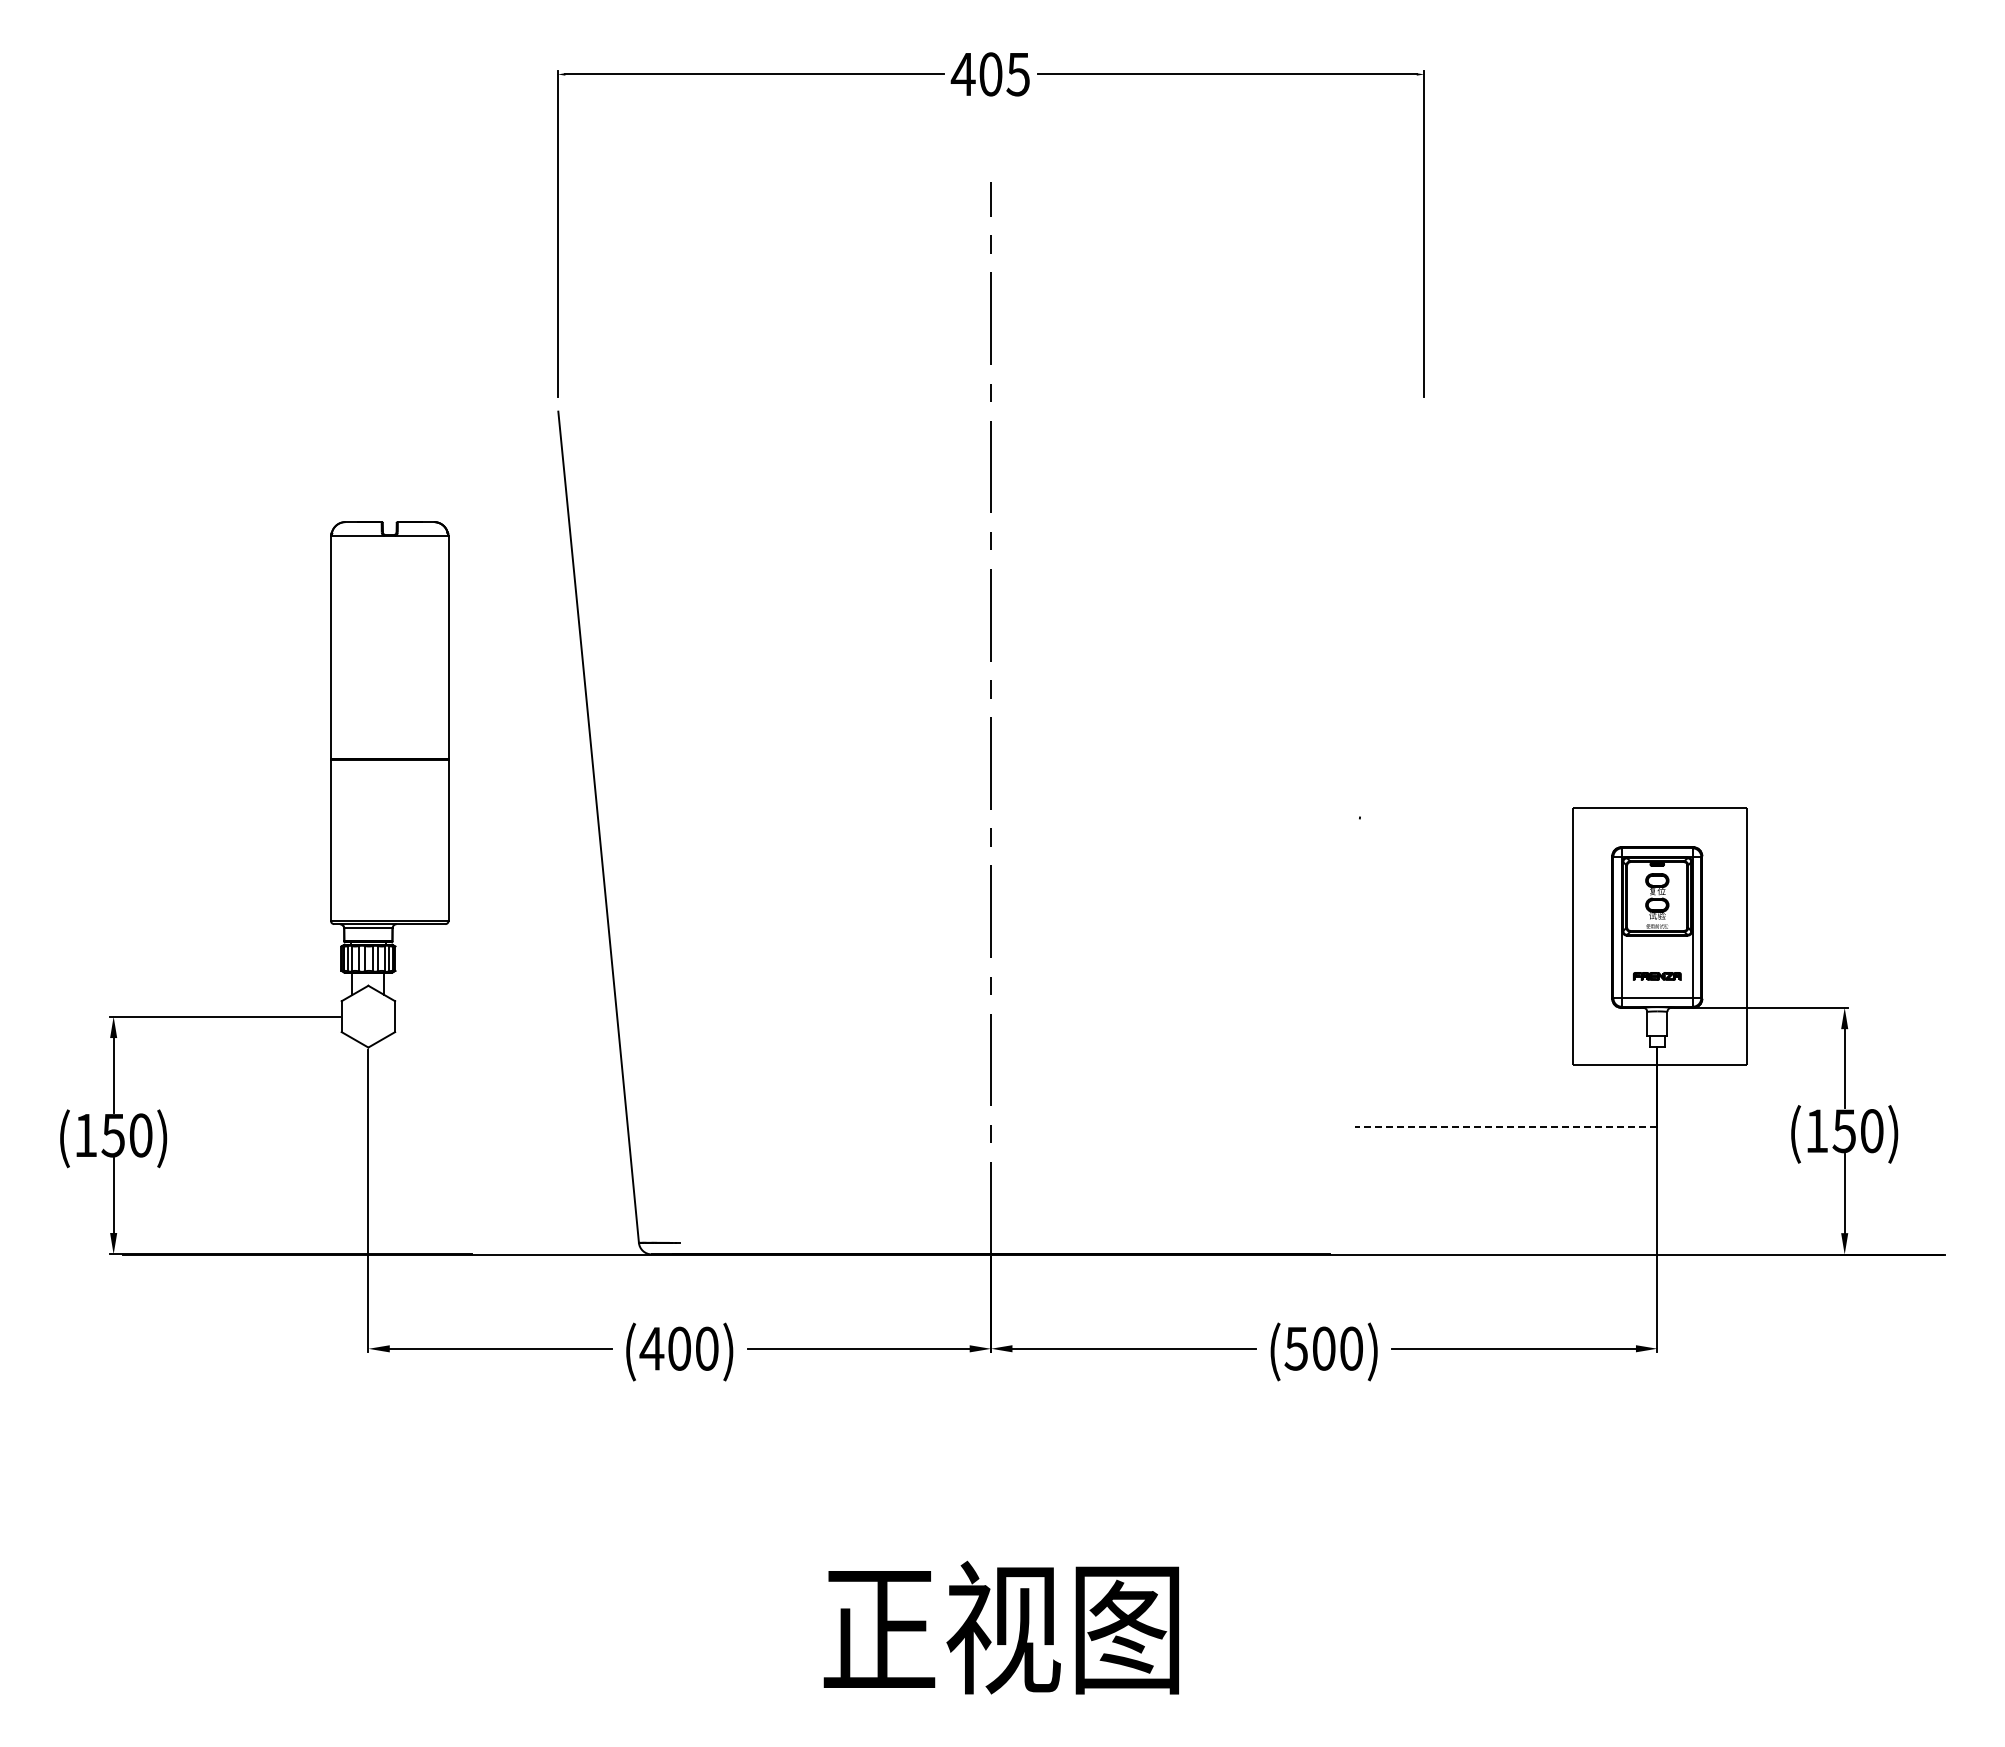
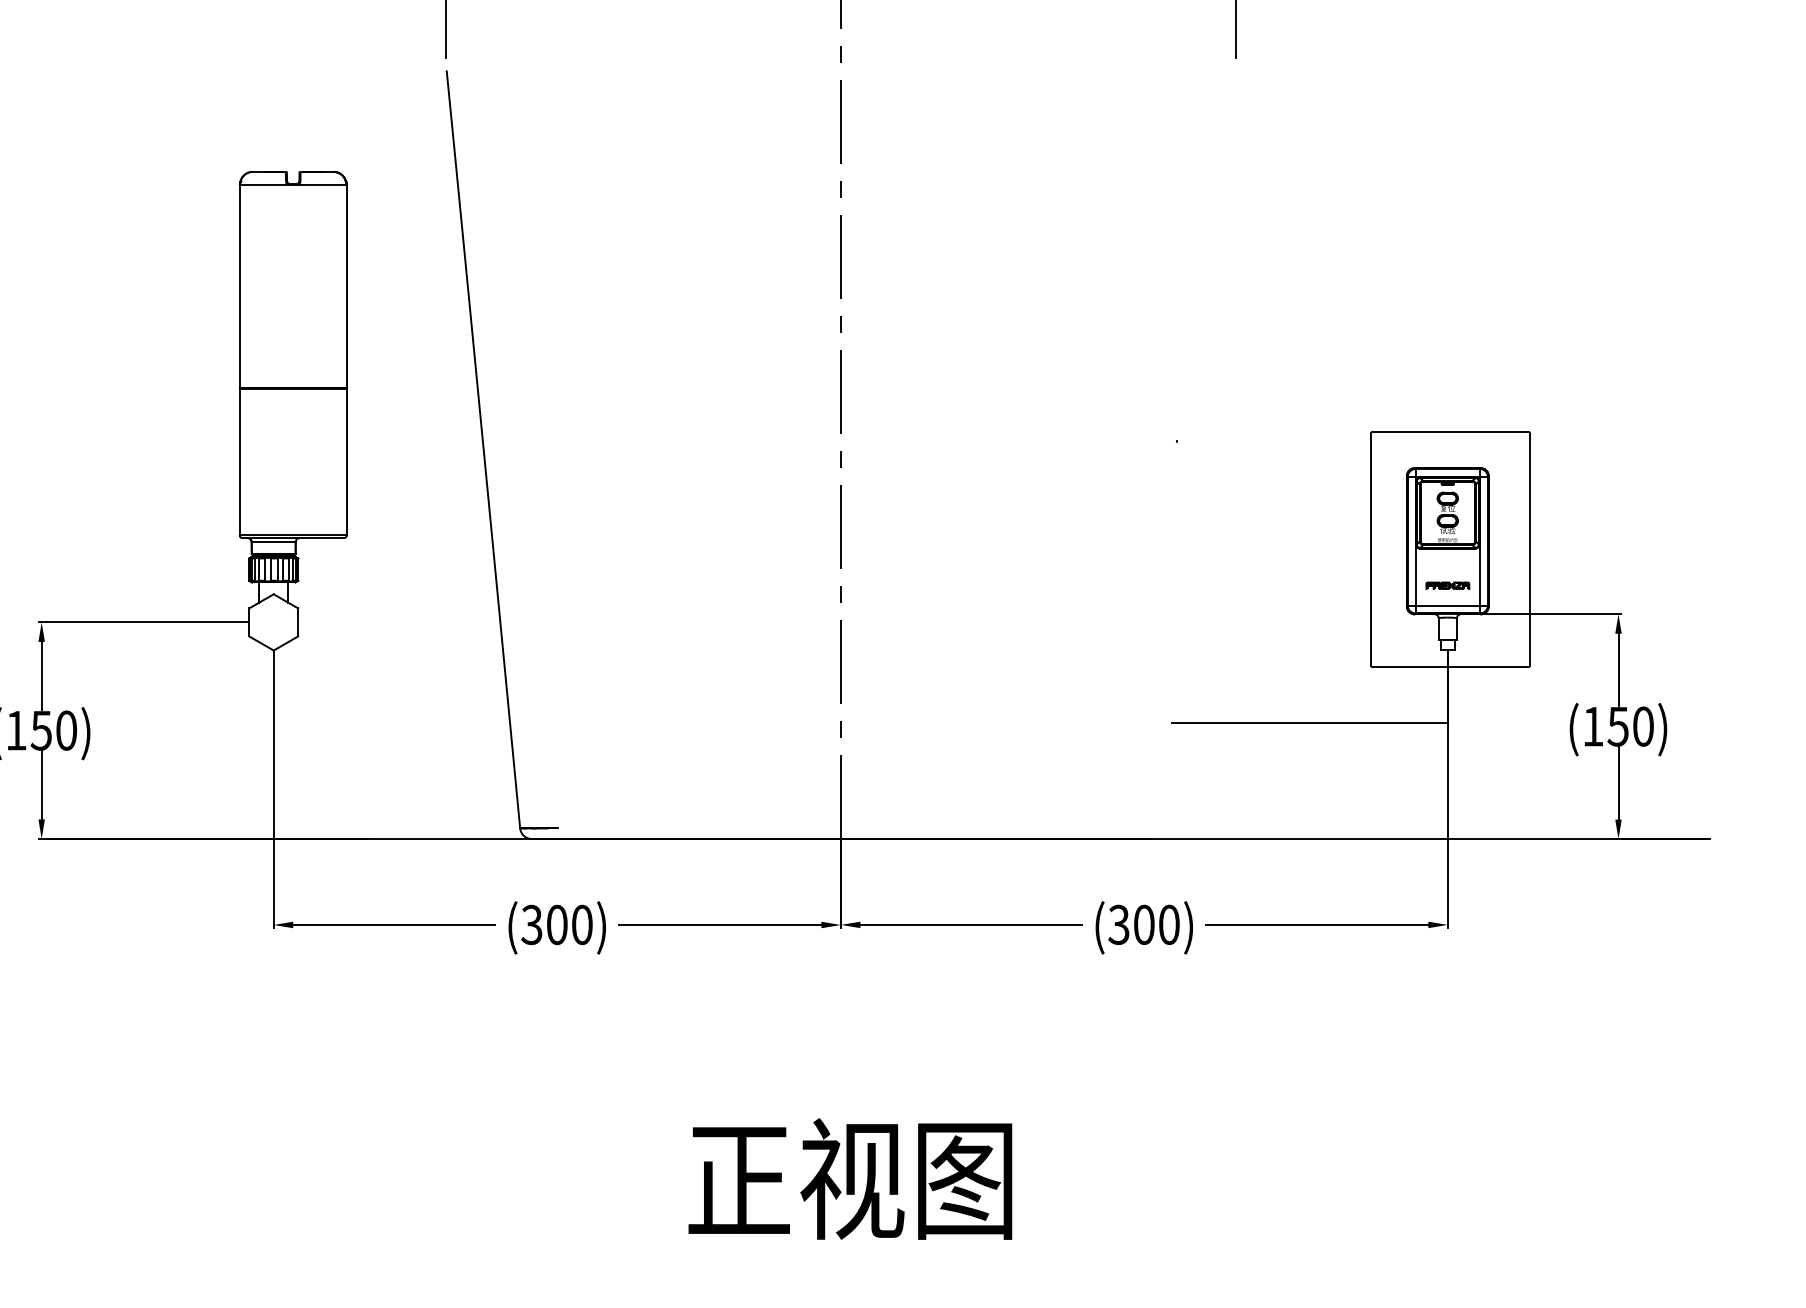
line: (1505, 1126) -> (1309, 722), dashed -> solid
text: (651, 1348) -> (531, 924), (400) -> (300)
text: (1295, 1348) -> (1118, 924), (500) -> (300)

